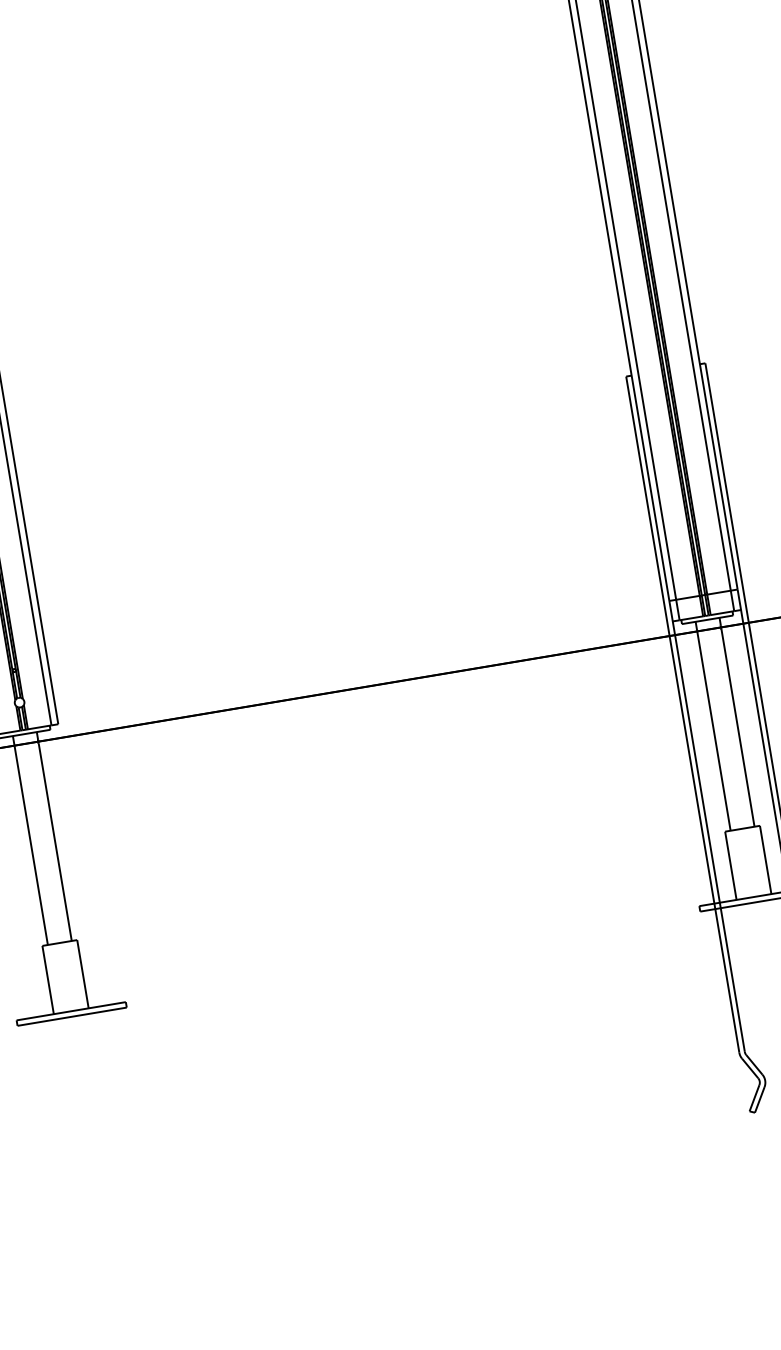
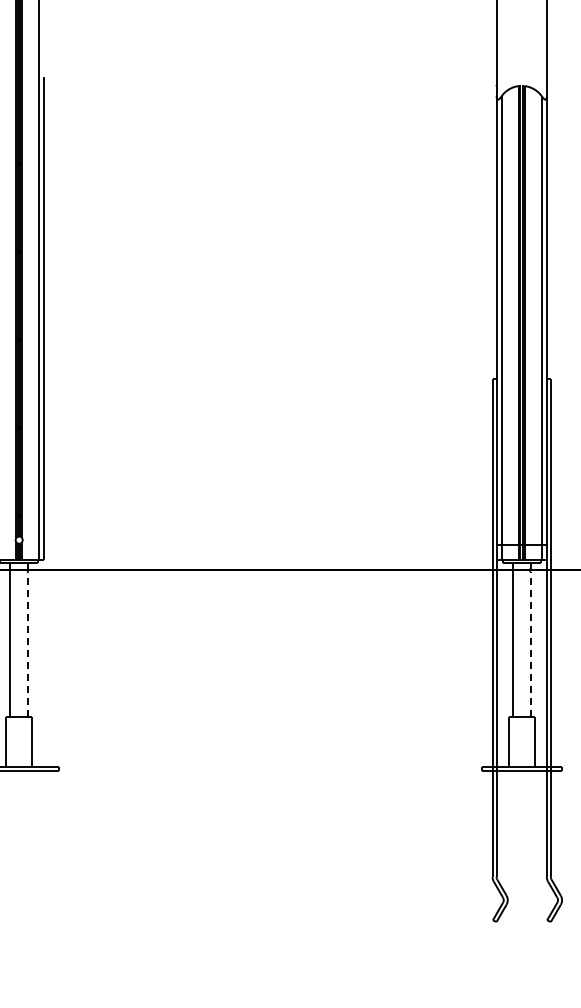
line: (737, 728) -> (530, 644), solid -> dashed
line: (54, 842) -> (27, 644), solid -> dashed

